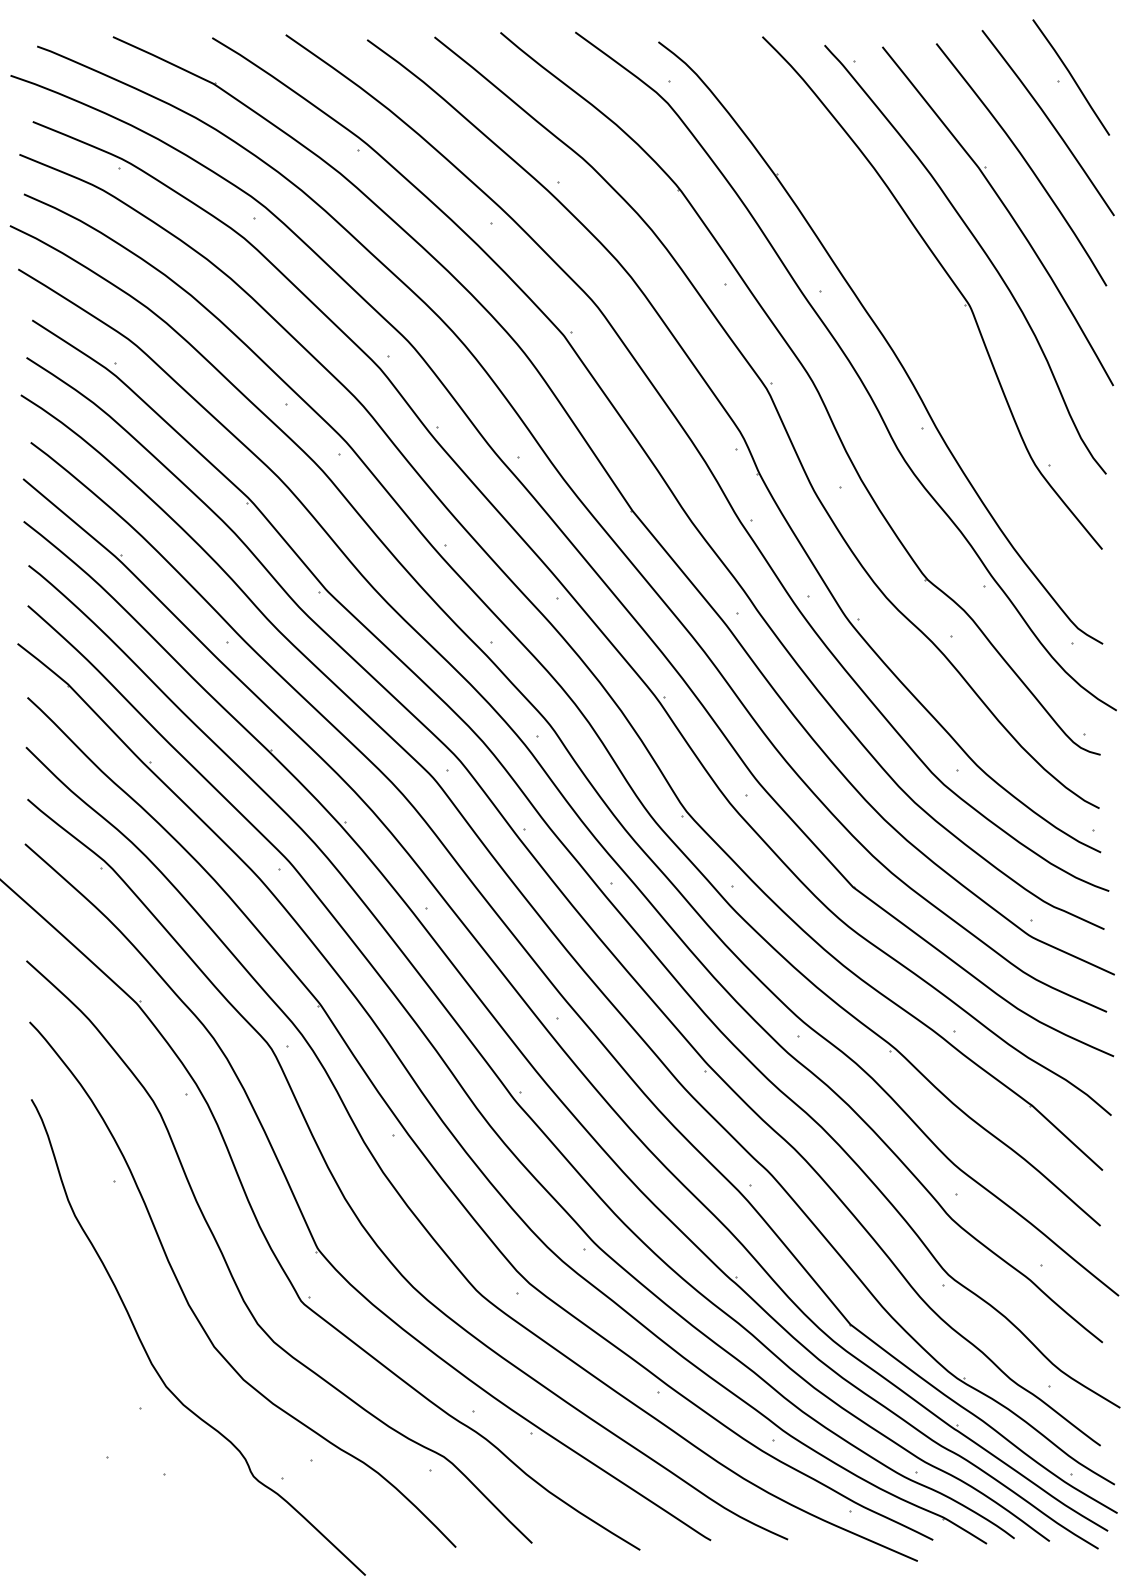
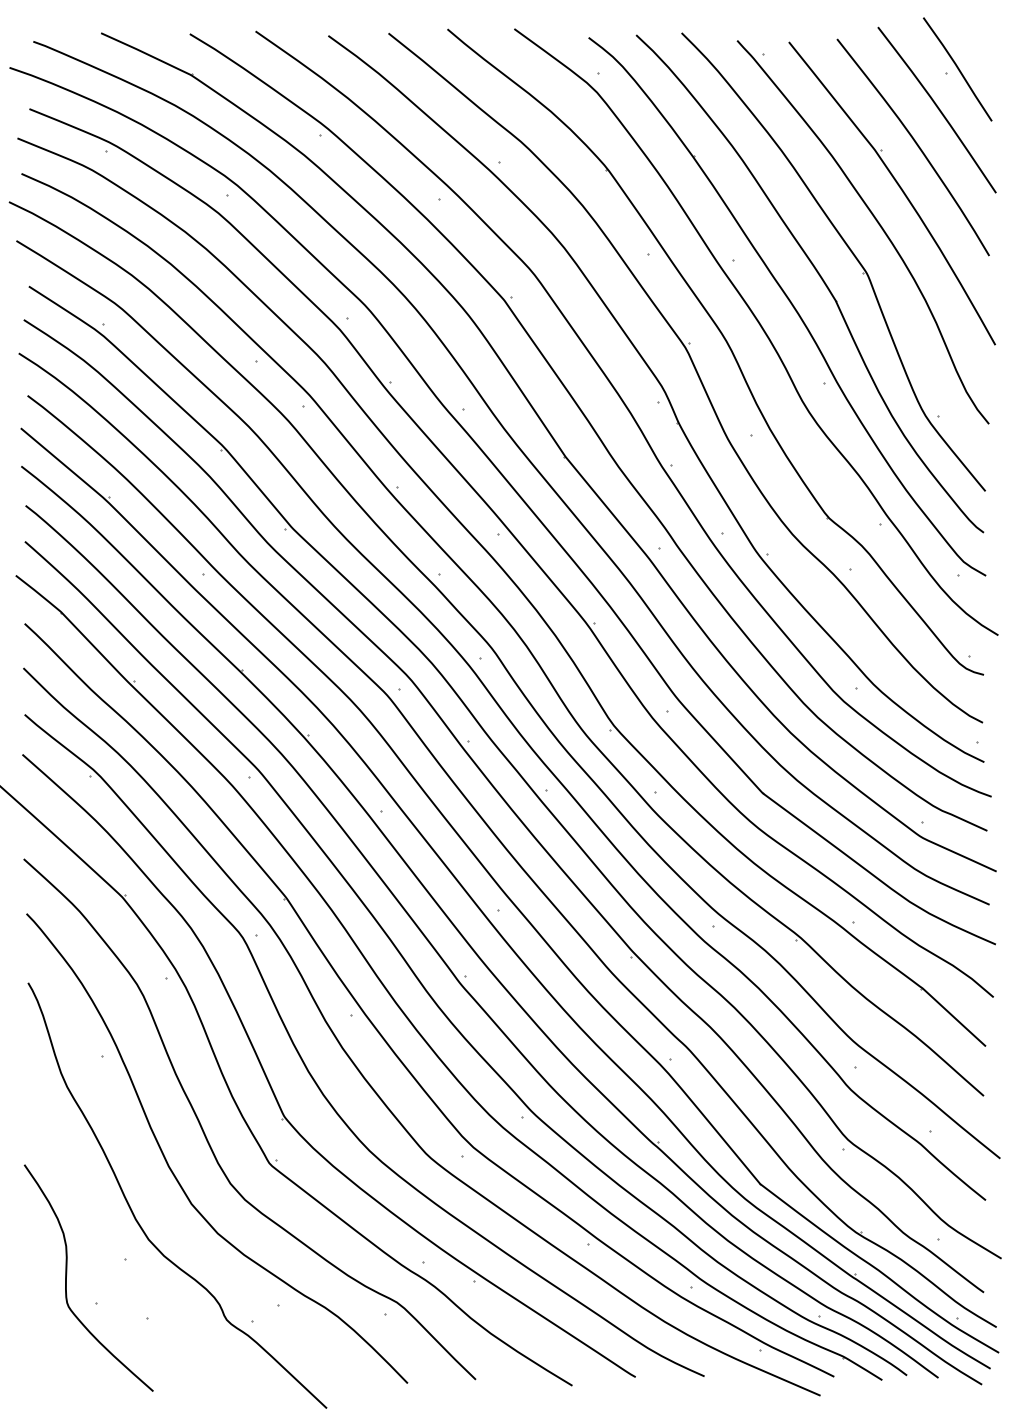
part: (917, 310) -> (820, 277), added
curve: (74, 1429) -> (66, 1277), added

